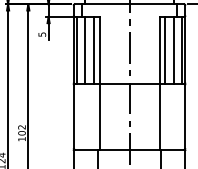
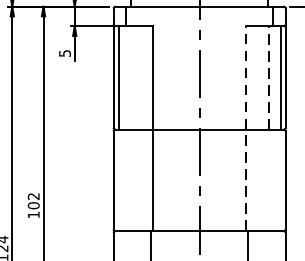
line: (84, 49) -> (130, 76), removed
line: (94, 49) -> (145, 76), removed
line: (164, 49) -> (253, 76), removed
line: (174, 50) -> (268, 78), solid -> dashed
line: (159, 82) -> (245, 127), solid -> dashed

